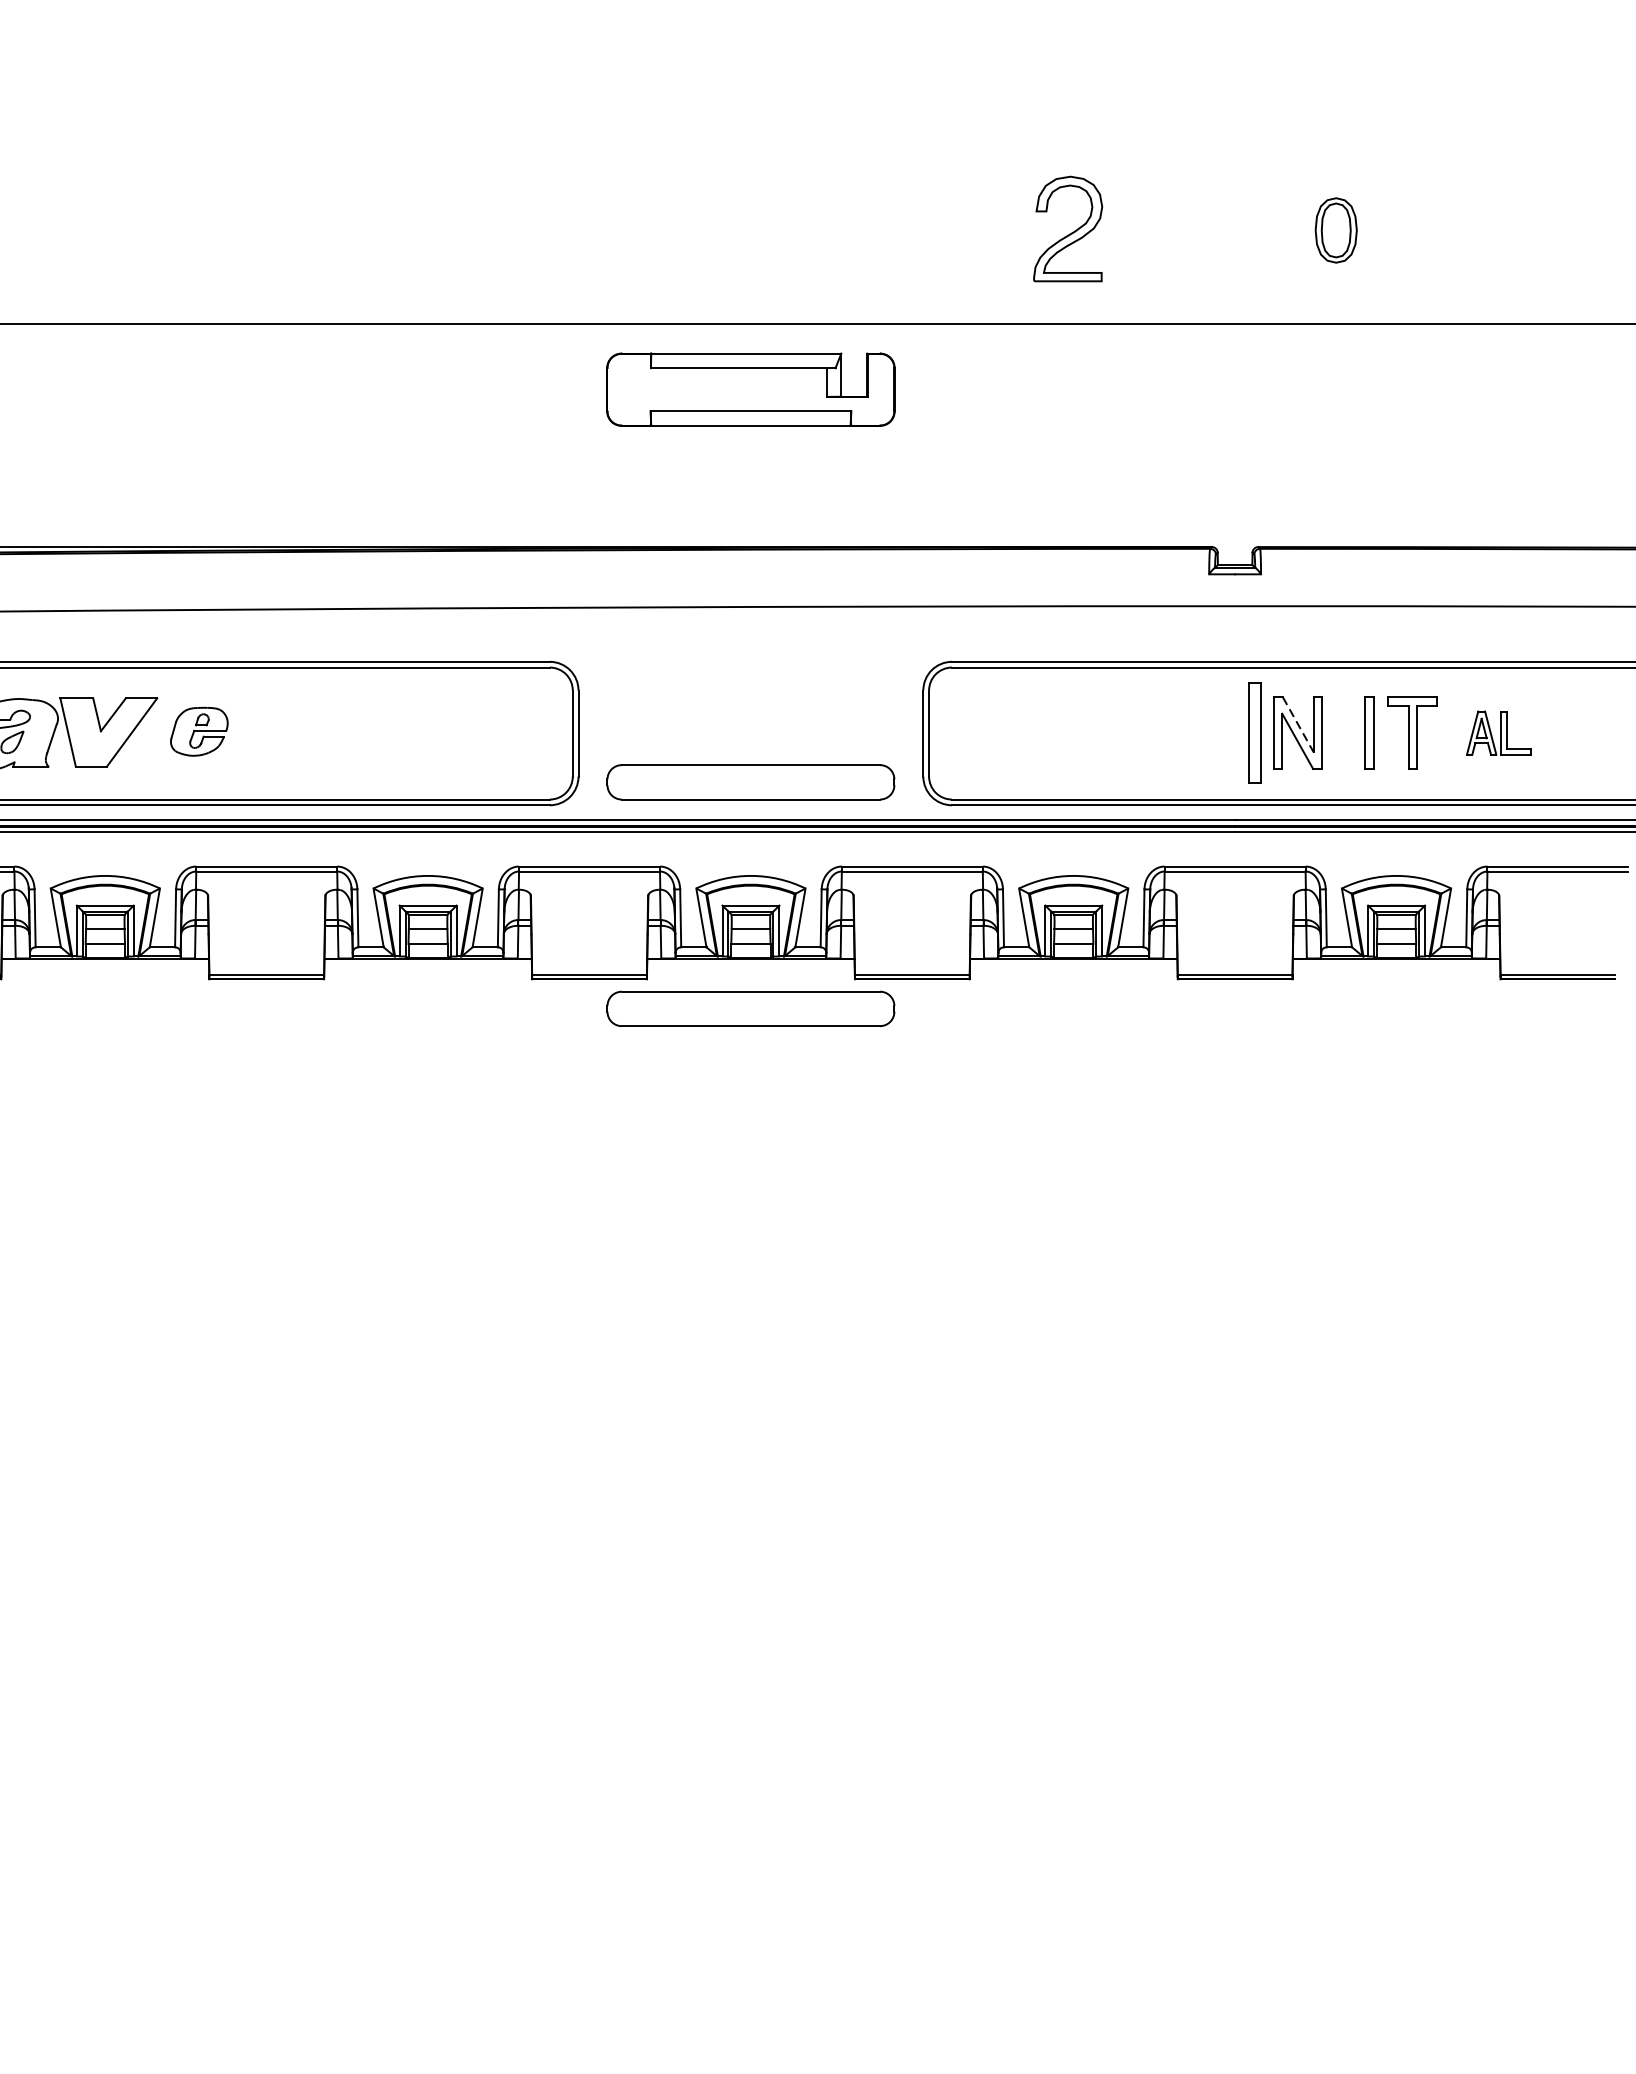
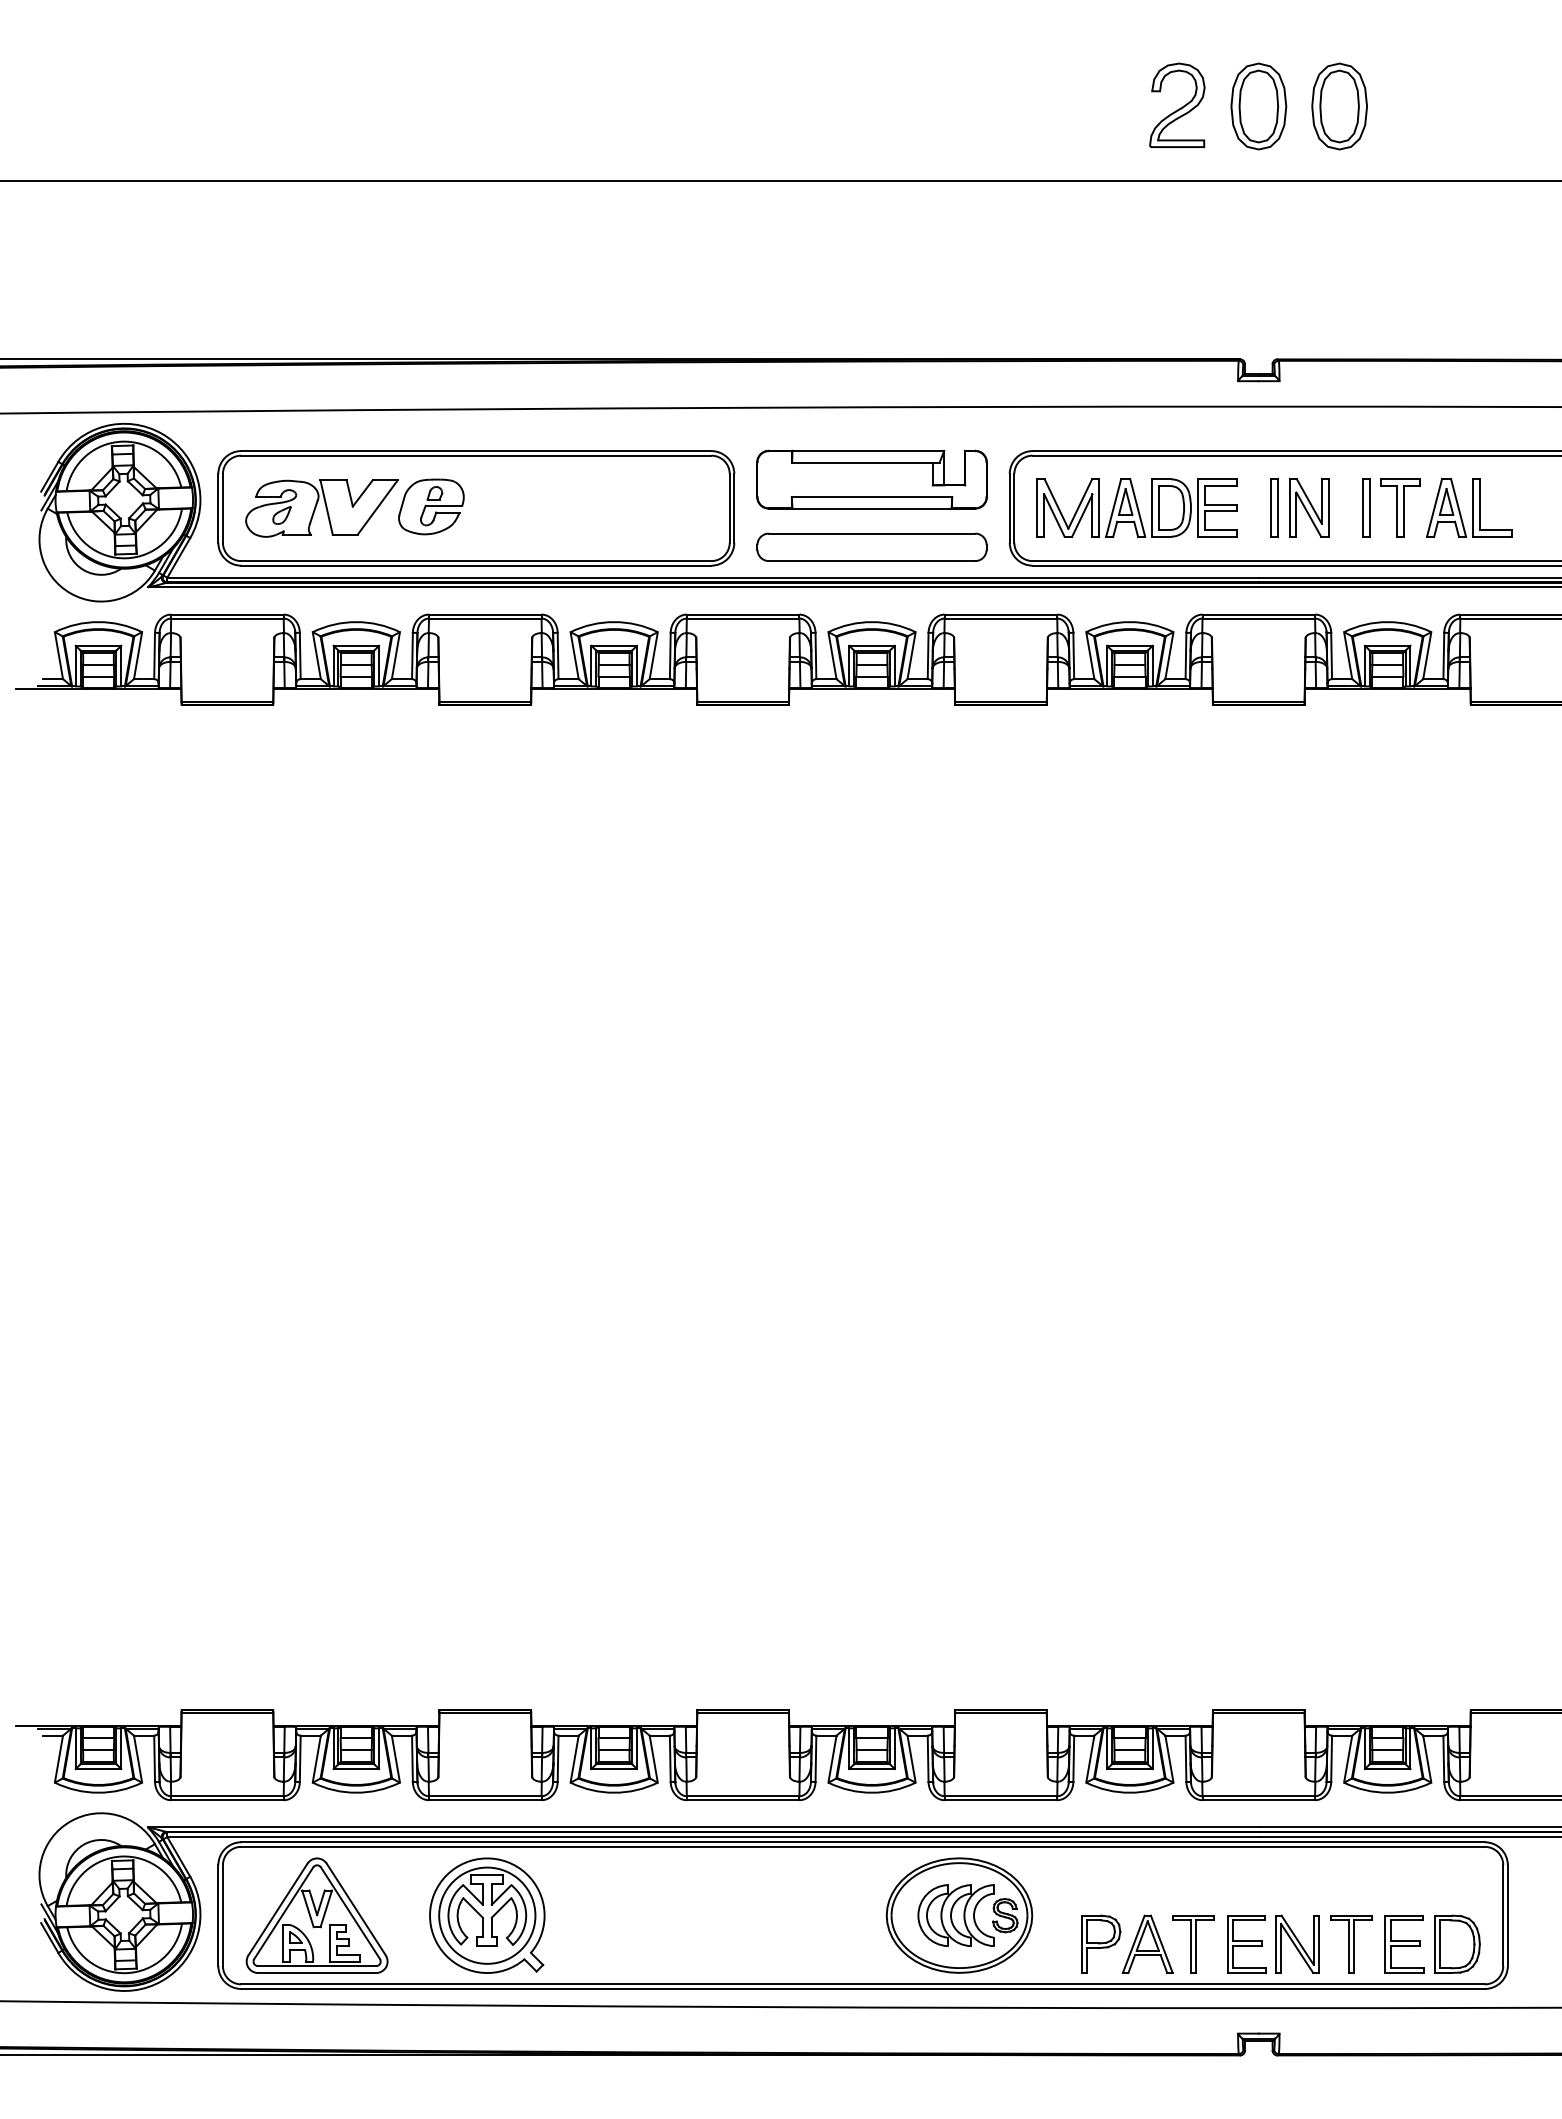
part: (1068, 227) -> (1177, 104), moved
part: (1234, 230) -> (1258, 106), added
part: (1336, 230) -> (1339, 106), size x1.67
part: (750, 389) -> (871, 479), moved
line: (1298, 724) -> (1309, 501), dashed -> solid
part: (199, 731) -> (431, 506), size x1.43
part: (1082, 732) -> (1136, 507), added
part: (1254, 732) -> (1274, 507), size x0.71
part: (1498, 732) -> (1469, 507), size x1.67
part: (750, 1007) -> (871, 727), removed

